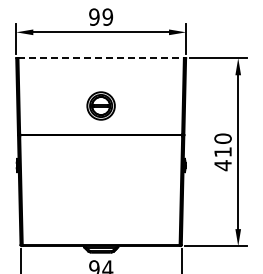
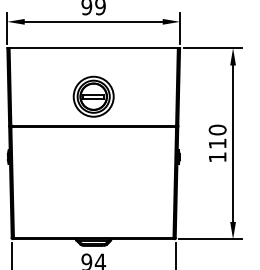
line: (101, 58) -> (94, 48), dashed -> solid
part: (100, 105) -> (93, 96), size x1.43
text: (222, 165) -> (217, 157), 410 -> 110

